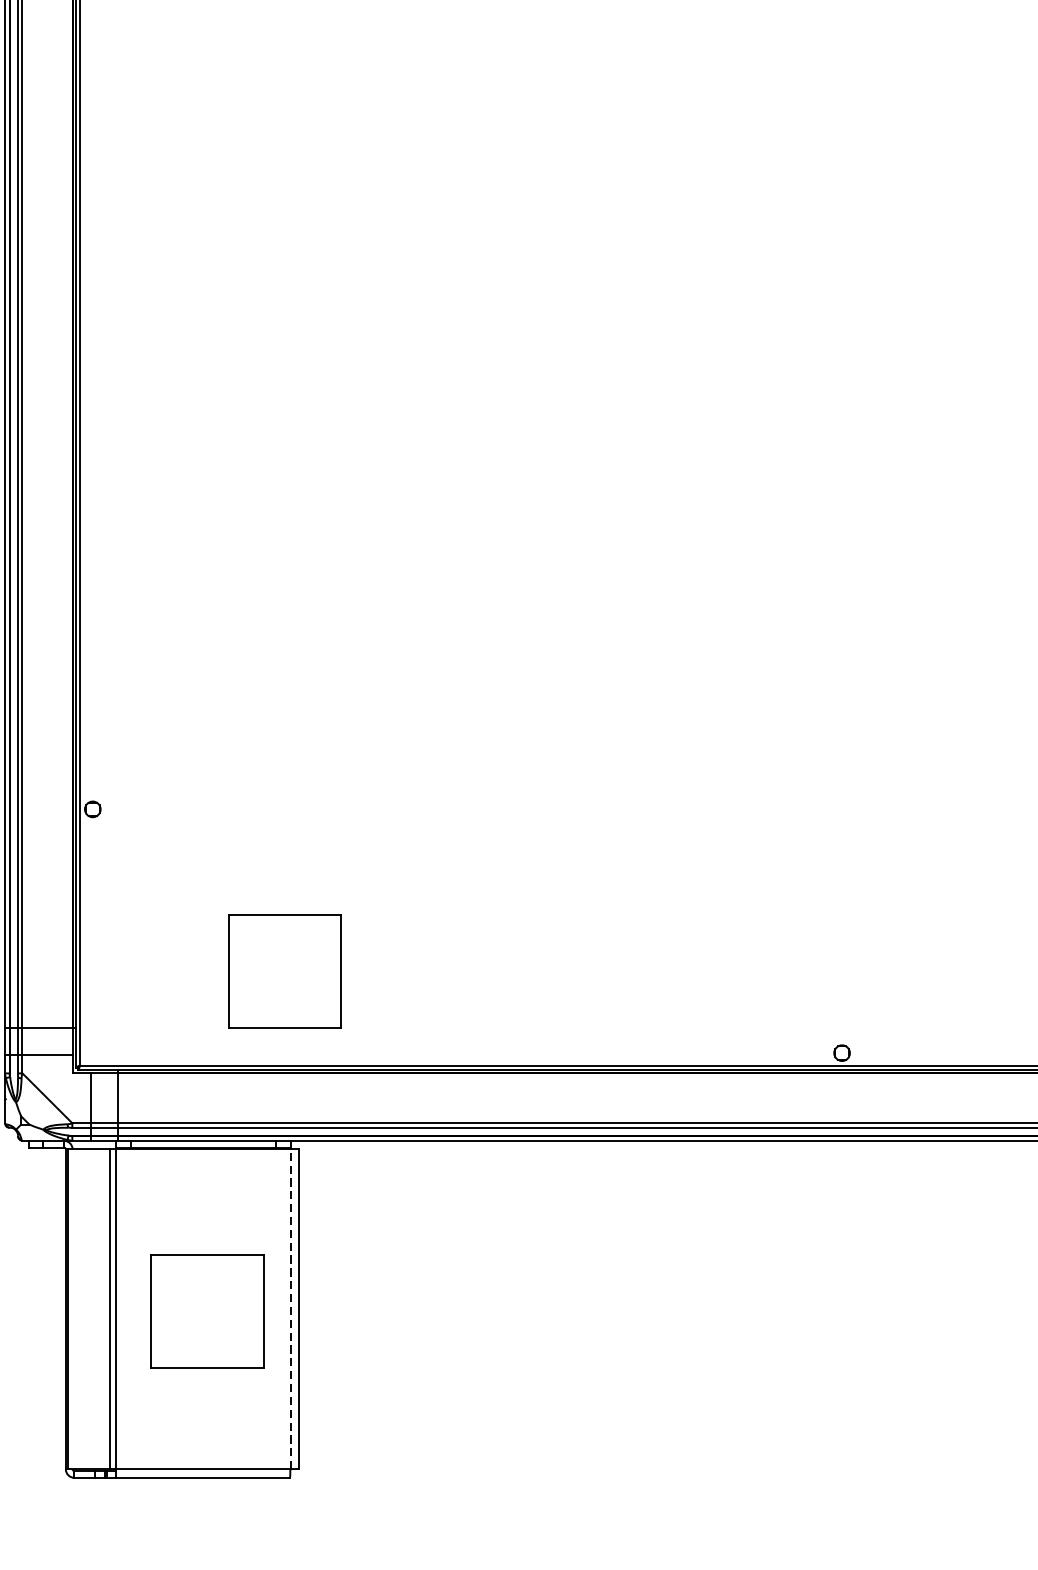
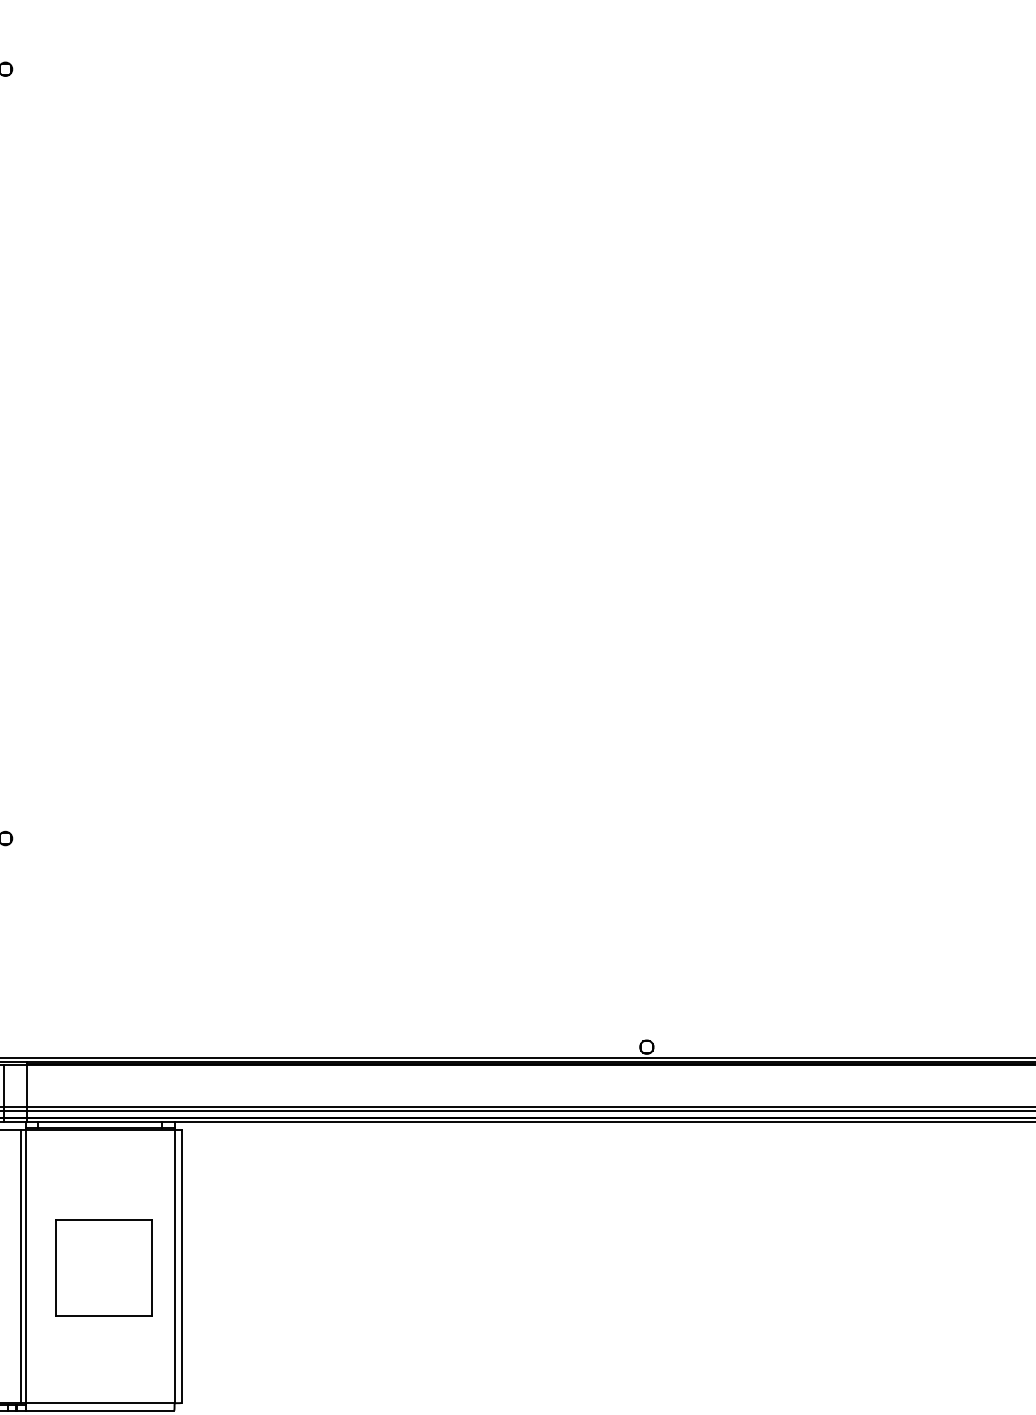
part: (284, 970) -> (169, 976), removed
line: (290, 1309) -> (174, 1266), dashed -> solid

